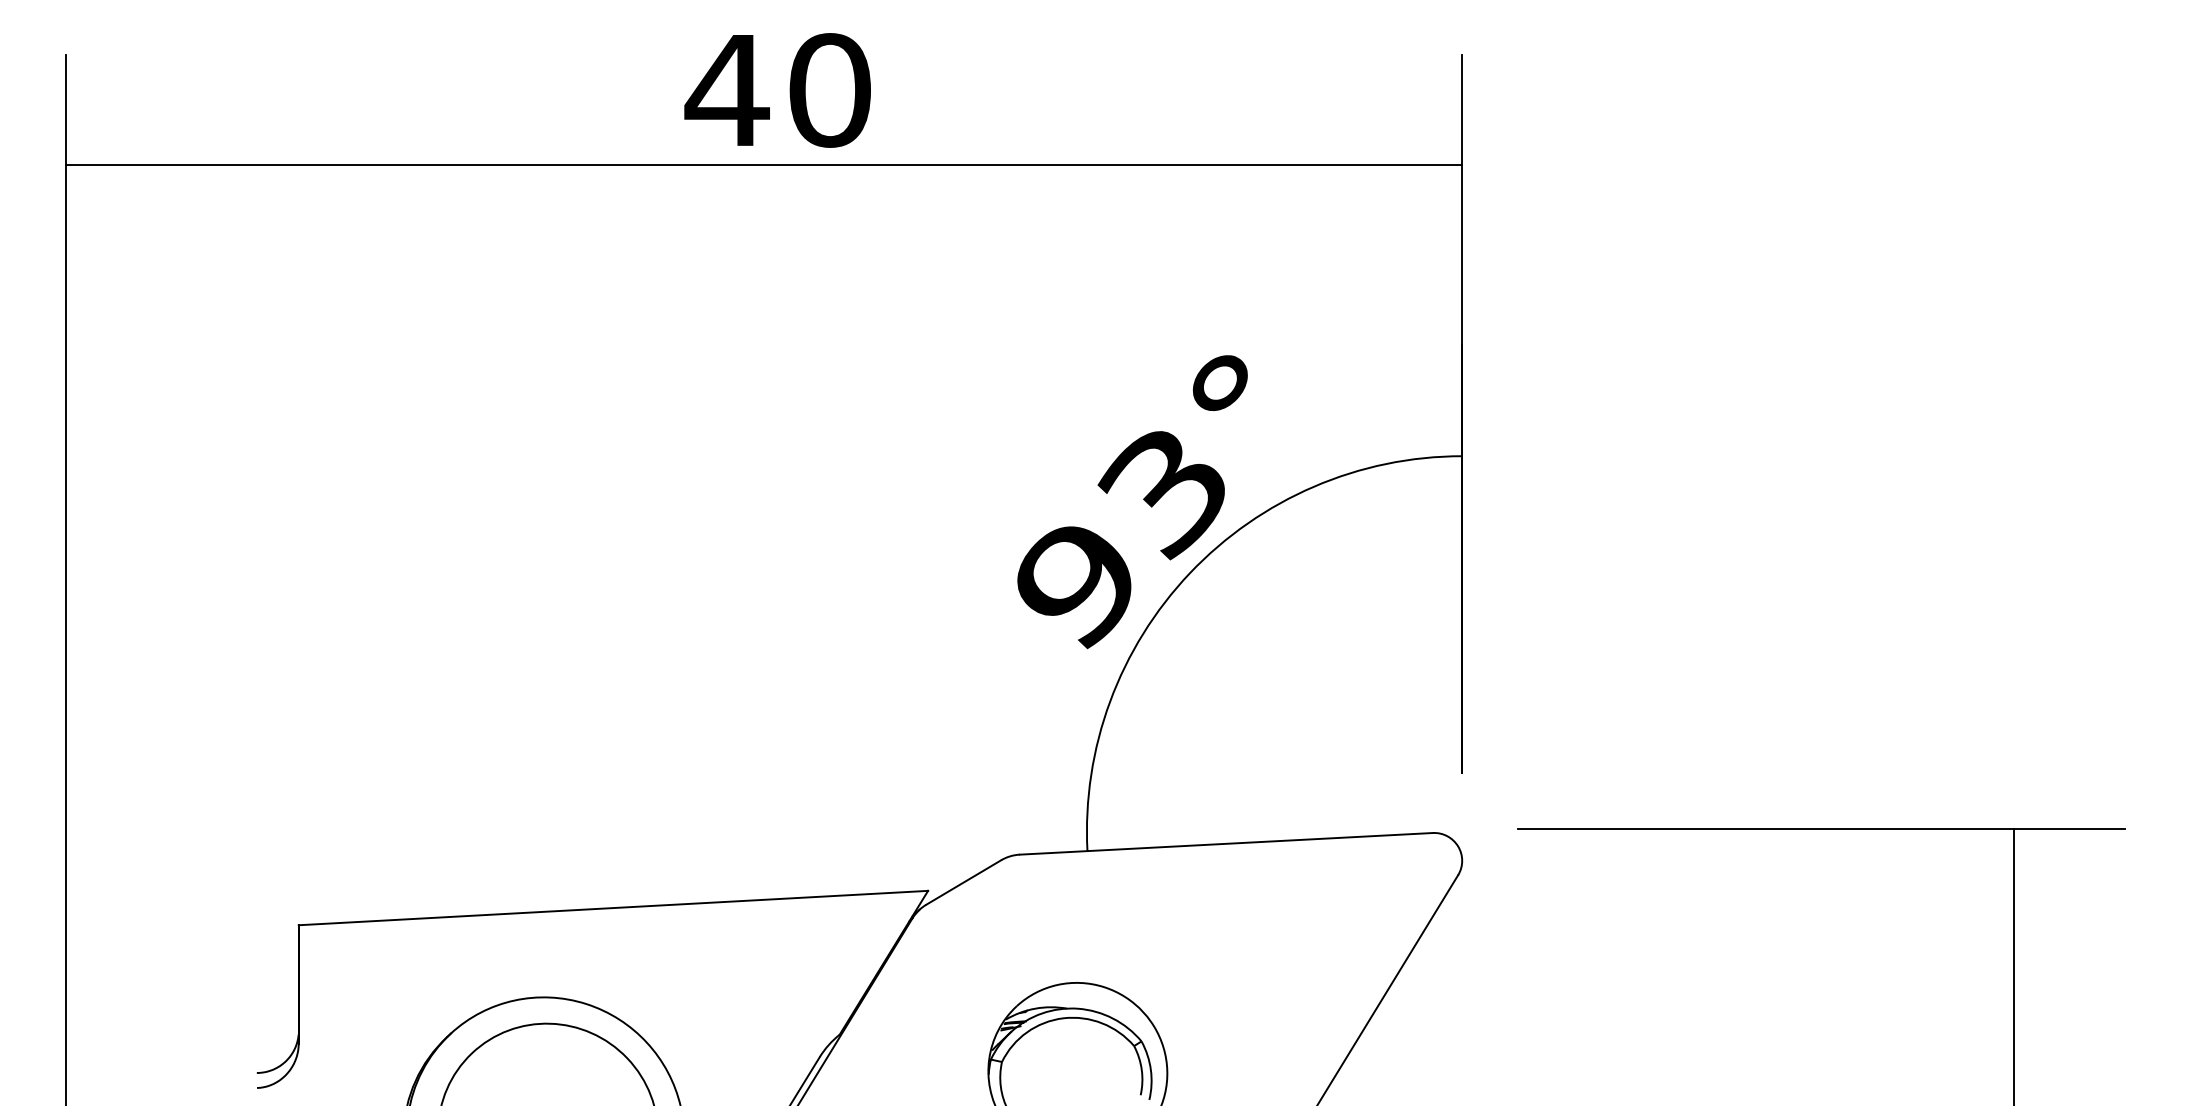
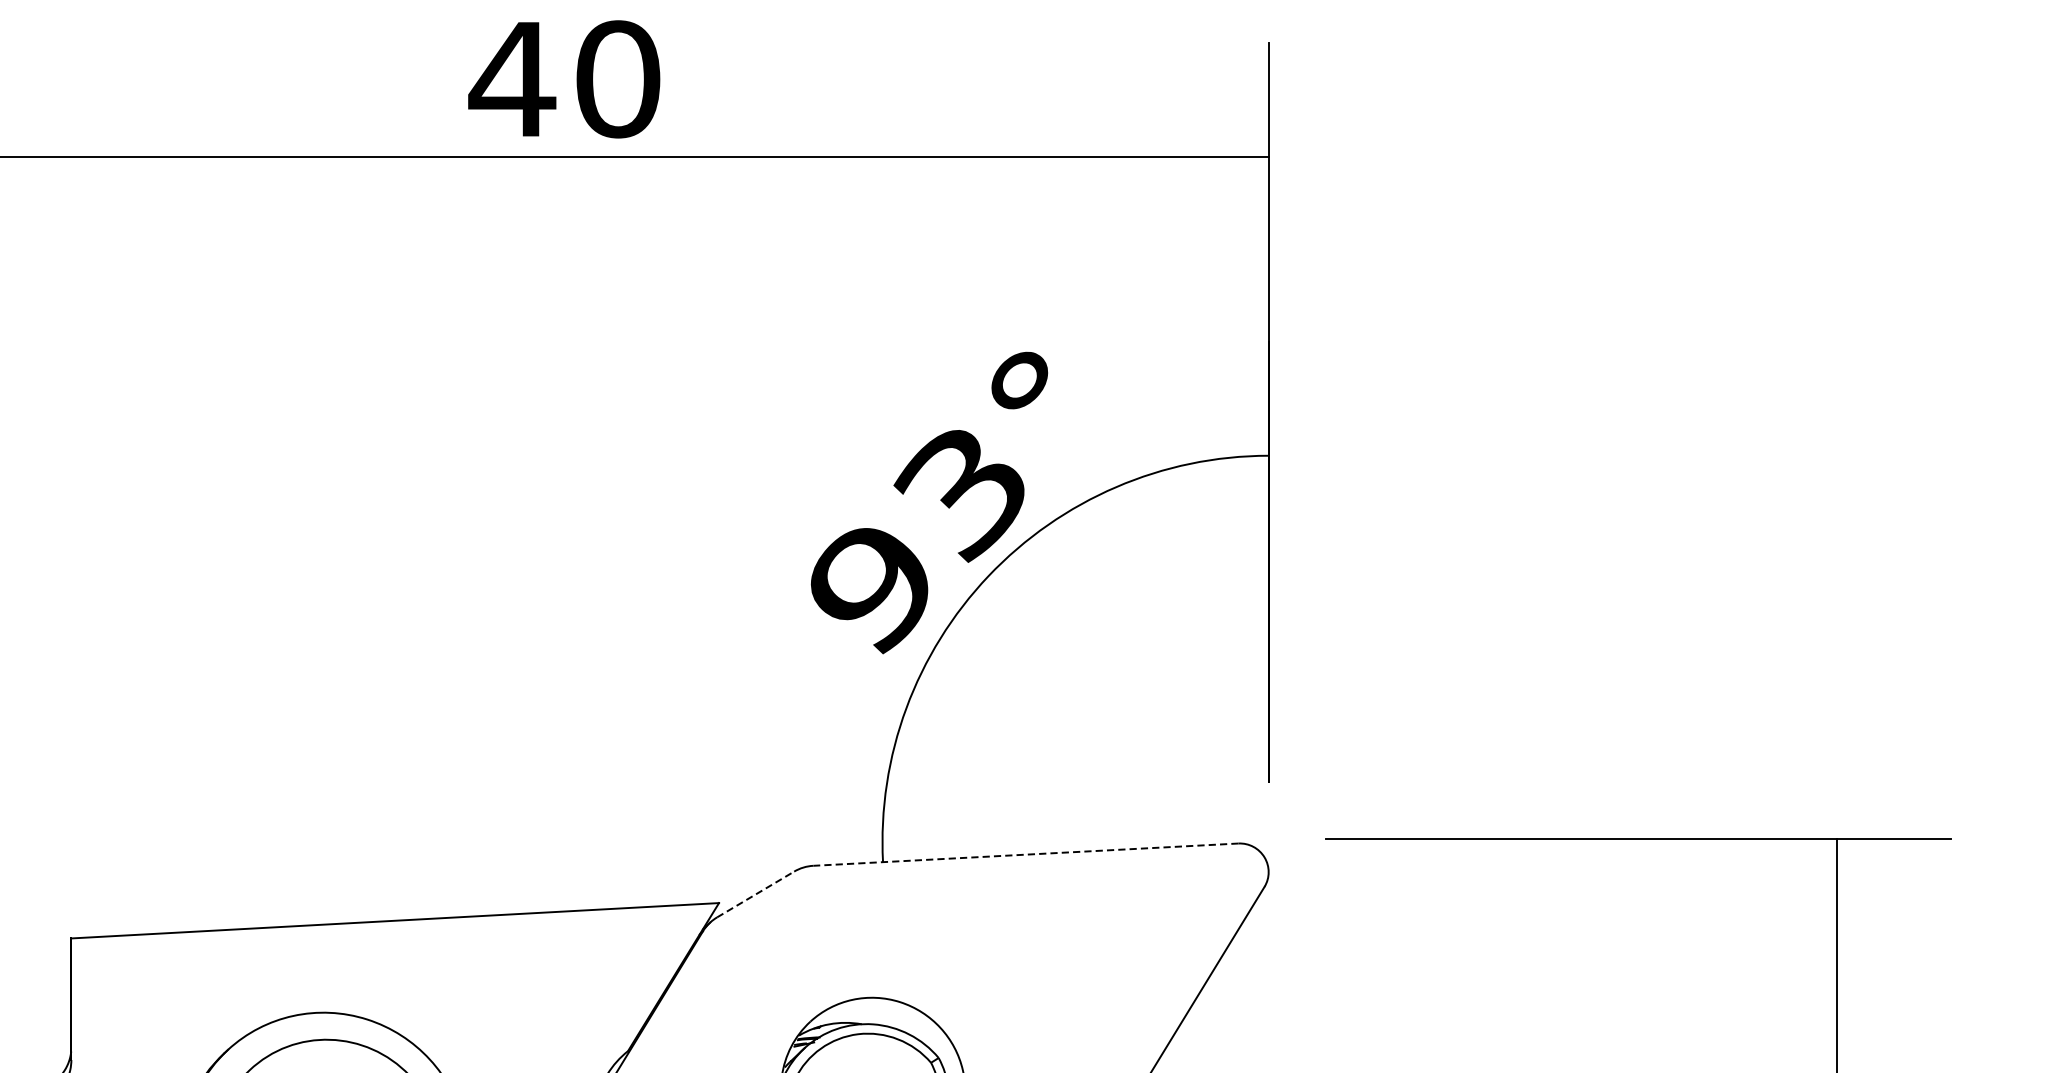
line: (1226, 843) -> (1026, 854), solid -> dashed
line: (963, 882) -> (755, 894), solid -> dashed

